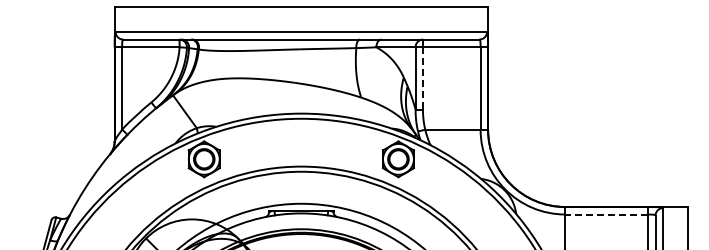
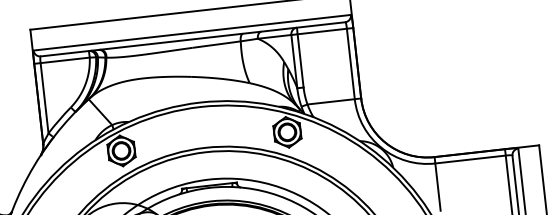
line: (422, 78) -> (300, 60), dashed -> solid
line: (606, 214) -> (470, 159), dashed -> solid

